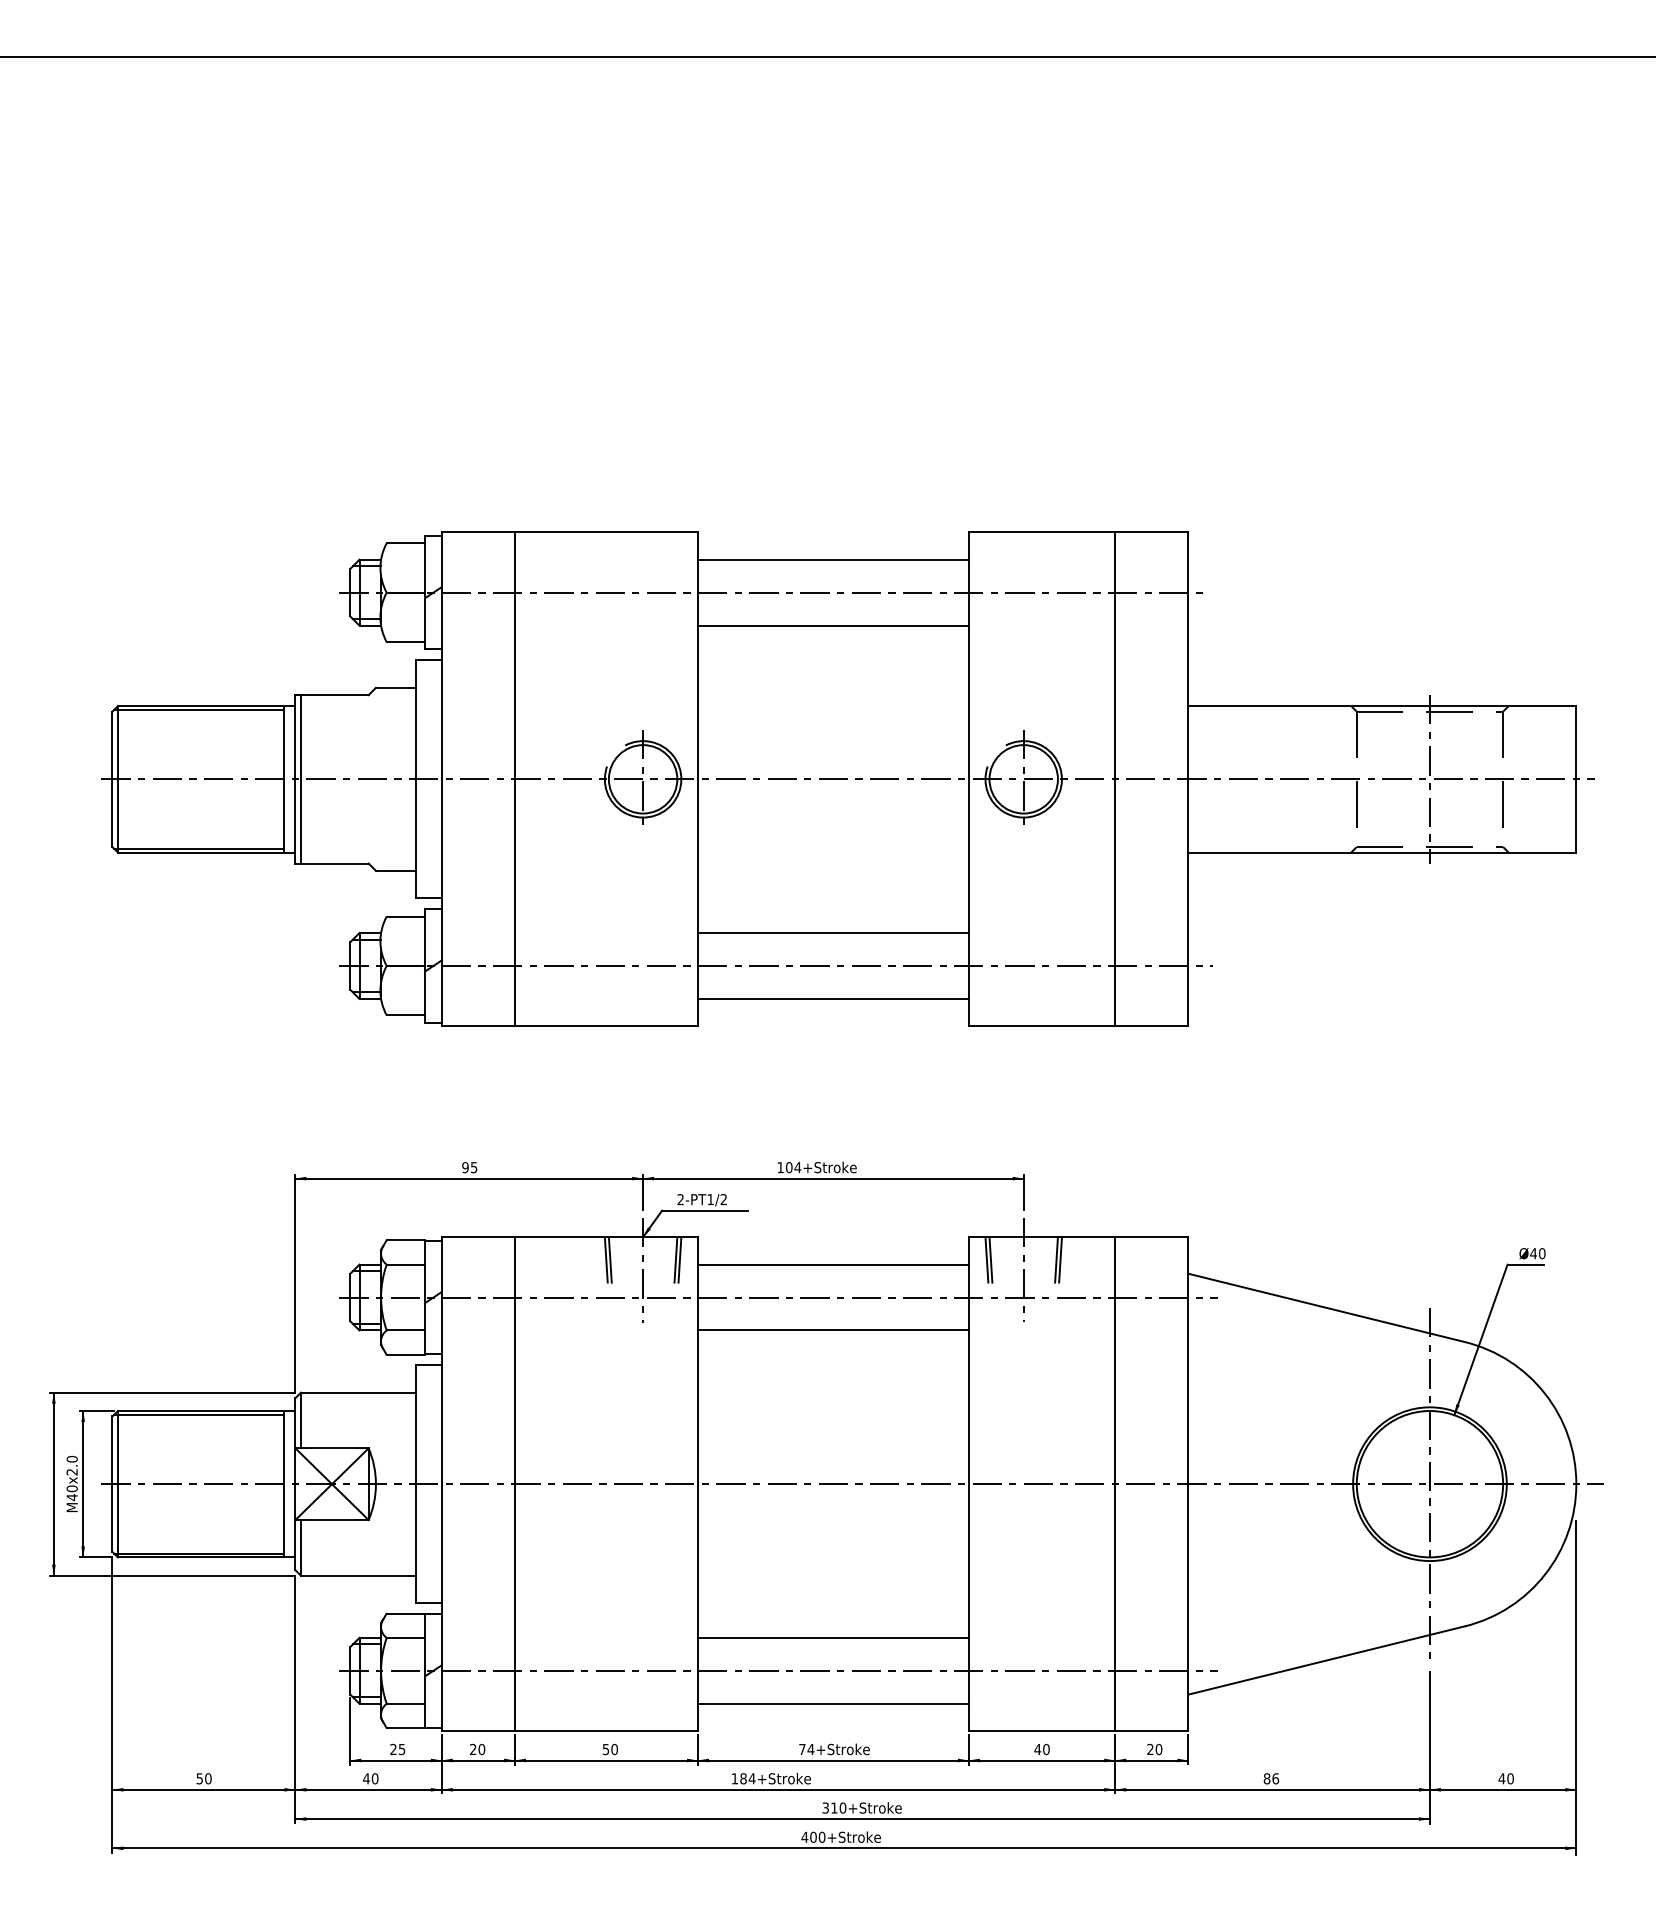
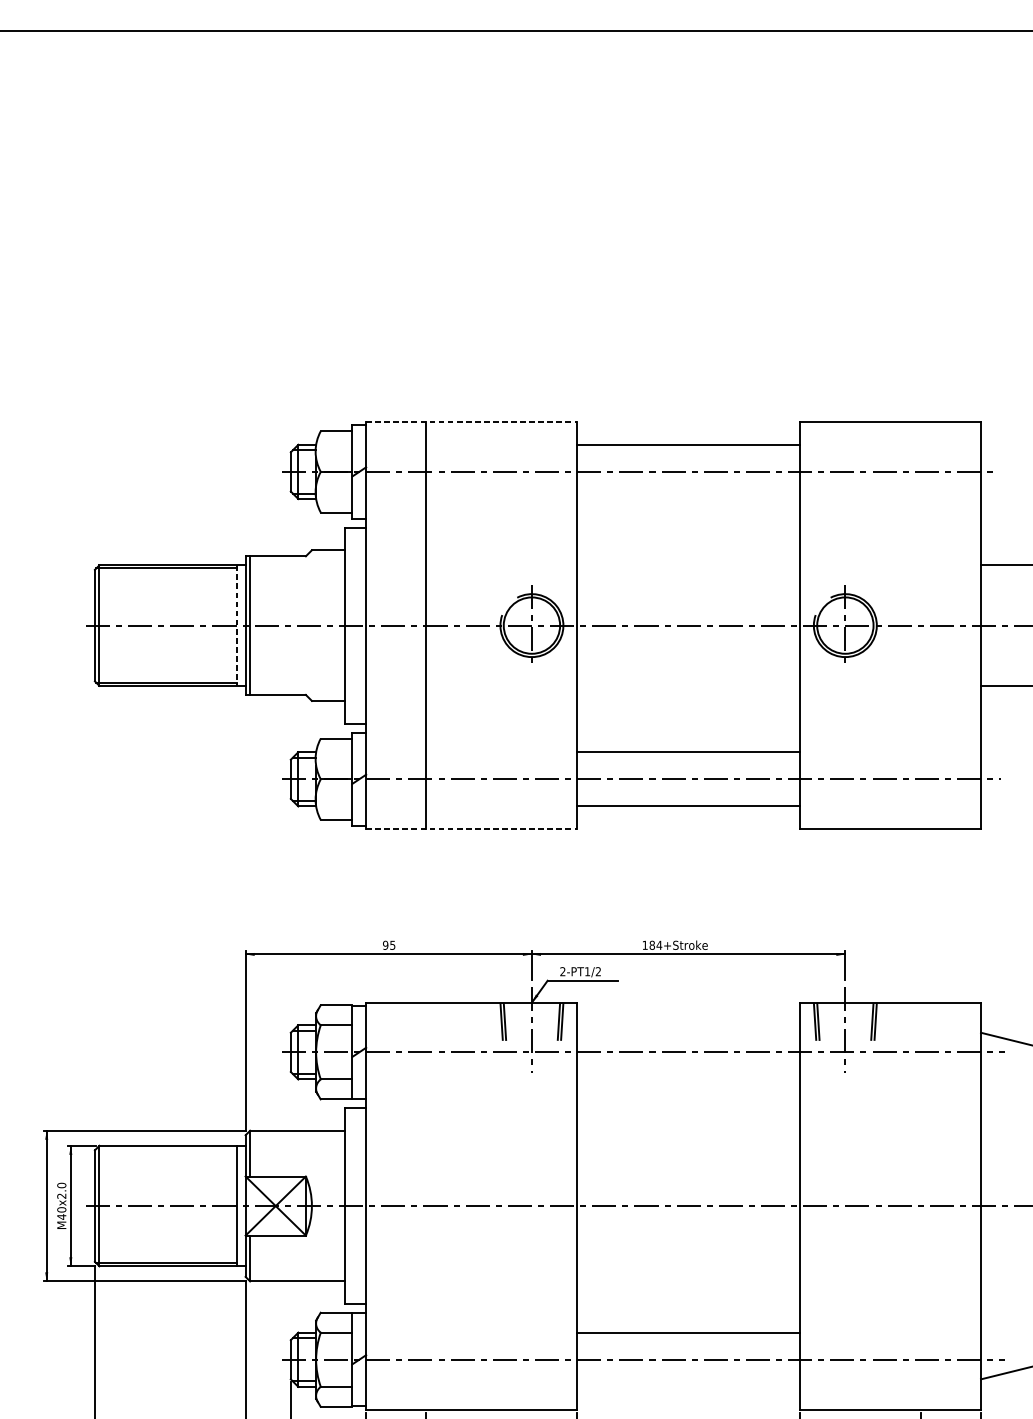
line: (570, 532) -> (472, 422), solid -> dashed
line: (833, 625) -> (688, 498), removed
line: (284, 779) -> (236, 625), solid -> dashed
line: (1115, 779) -> (920, 625), removed
line: (570, 1026) -> (472, 829), solid -> dashed
text: (789, 1167) -> (652, 945), 104+Stroke -> 184+Stroke
line: (833, 1264) -> (688, 1025), removed
line: (833, 1330) -> (688, 1079), removed
line: (199, 1414) -> (166, 1148), removed
line: (515, 1484) -> (426, 1206), removed
line: (1115, 1484) -> (920, 1206), removed
line: (833, 1703) -> (688, 1386), removed

